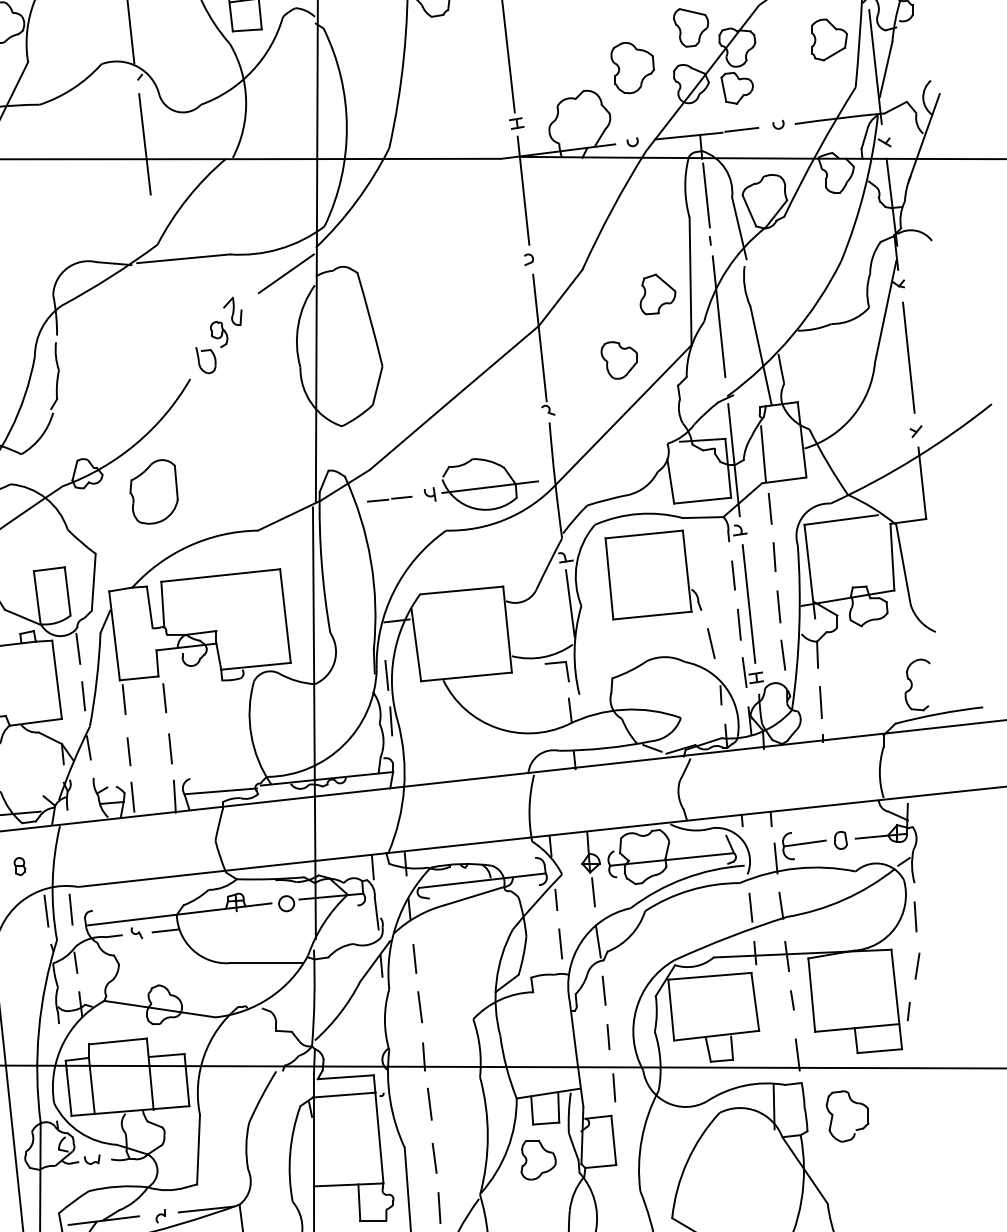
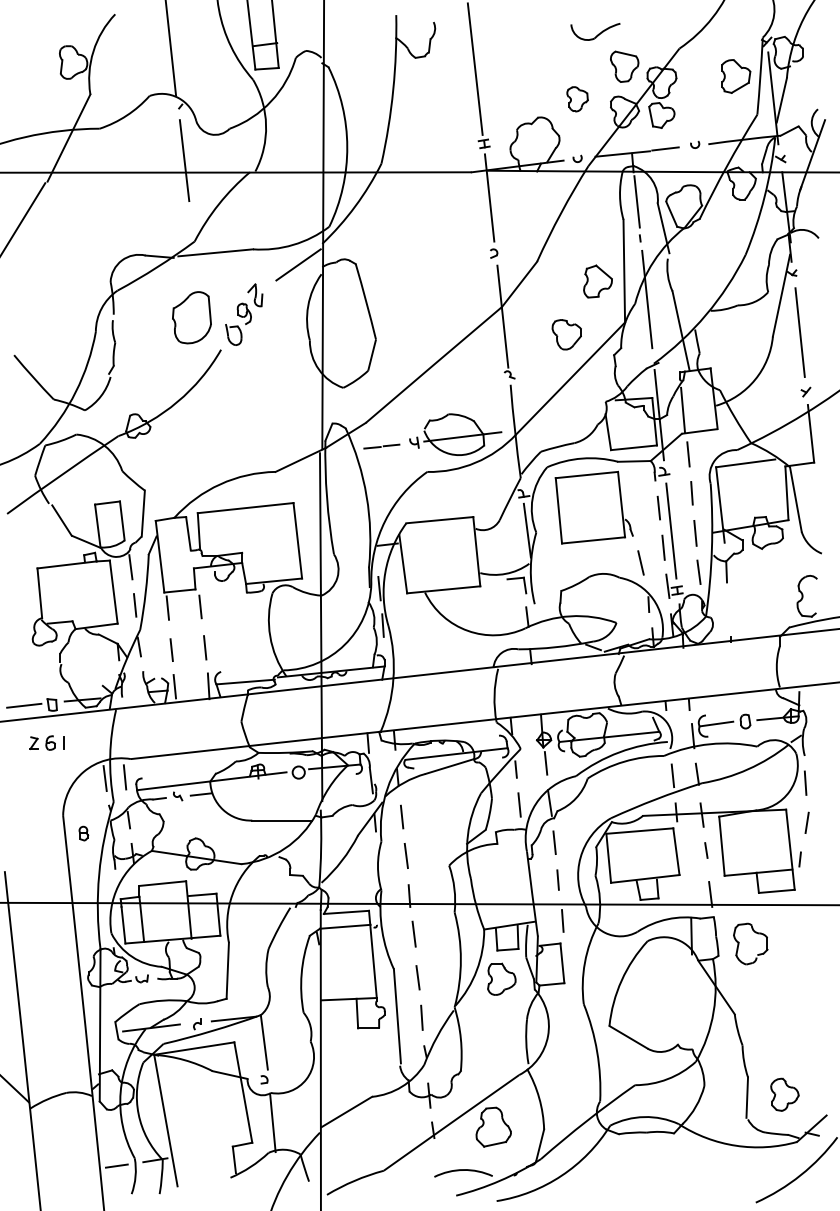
part: (632, 68) -> (577, 99), size x0.6
part: (153, 491) -> (191, 317), moved
line: (821, 702) -> (729, 610), removed
part: (19, 866) -> (83, 833), moved

